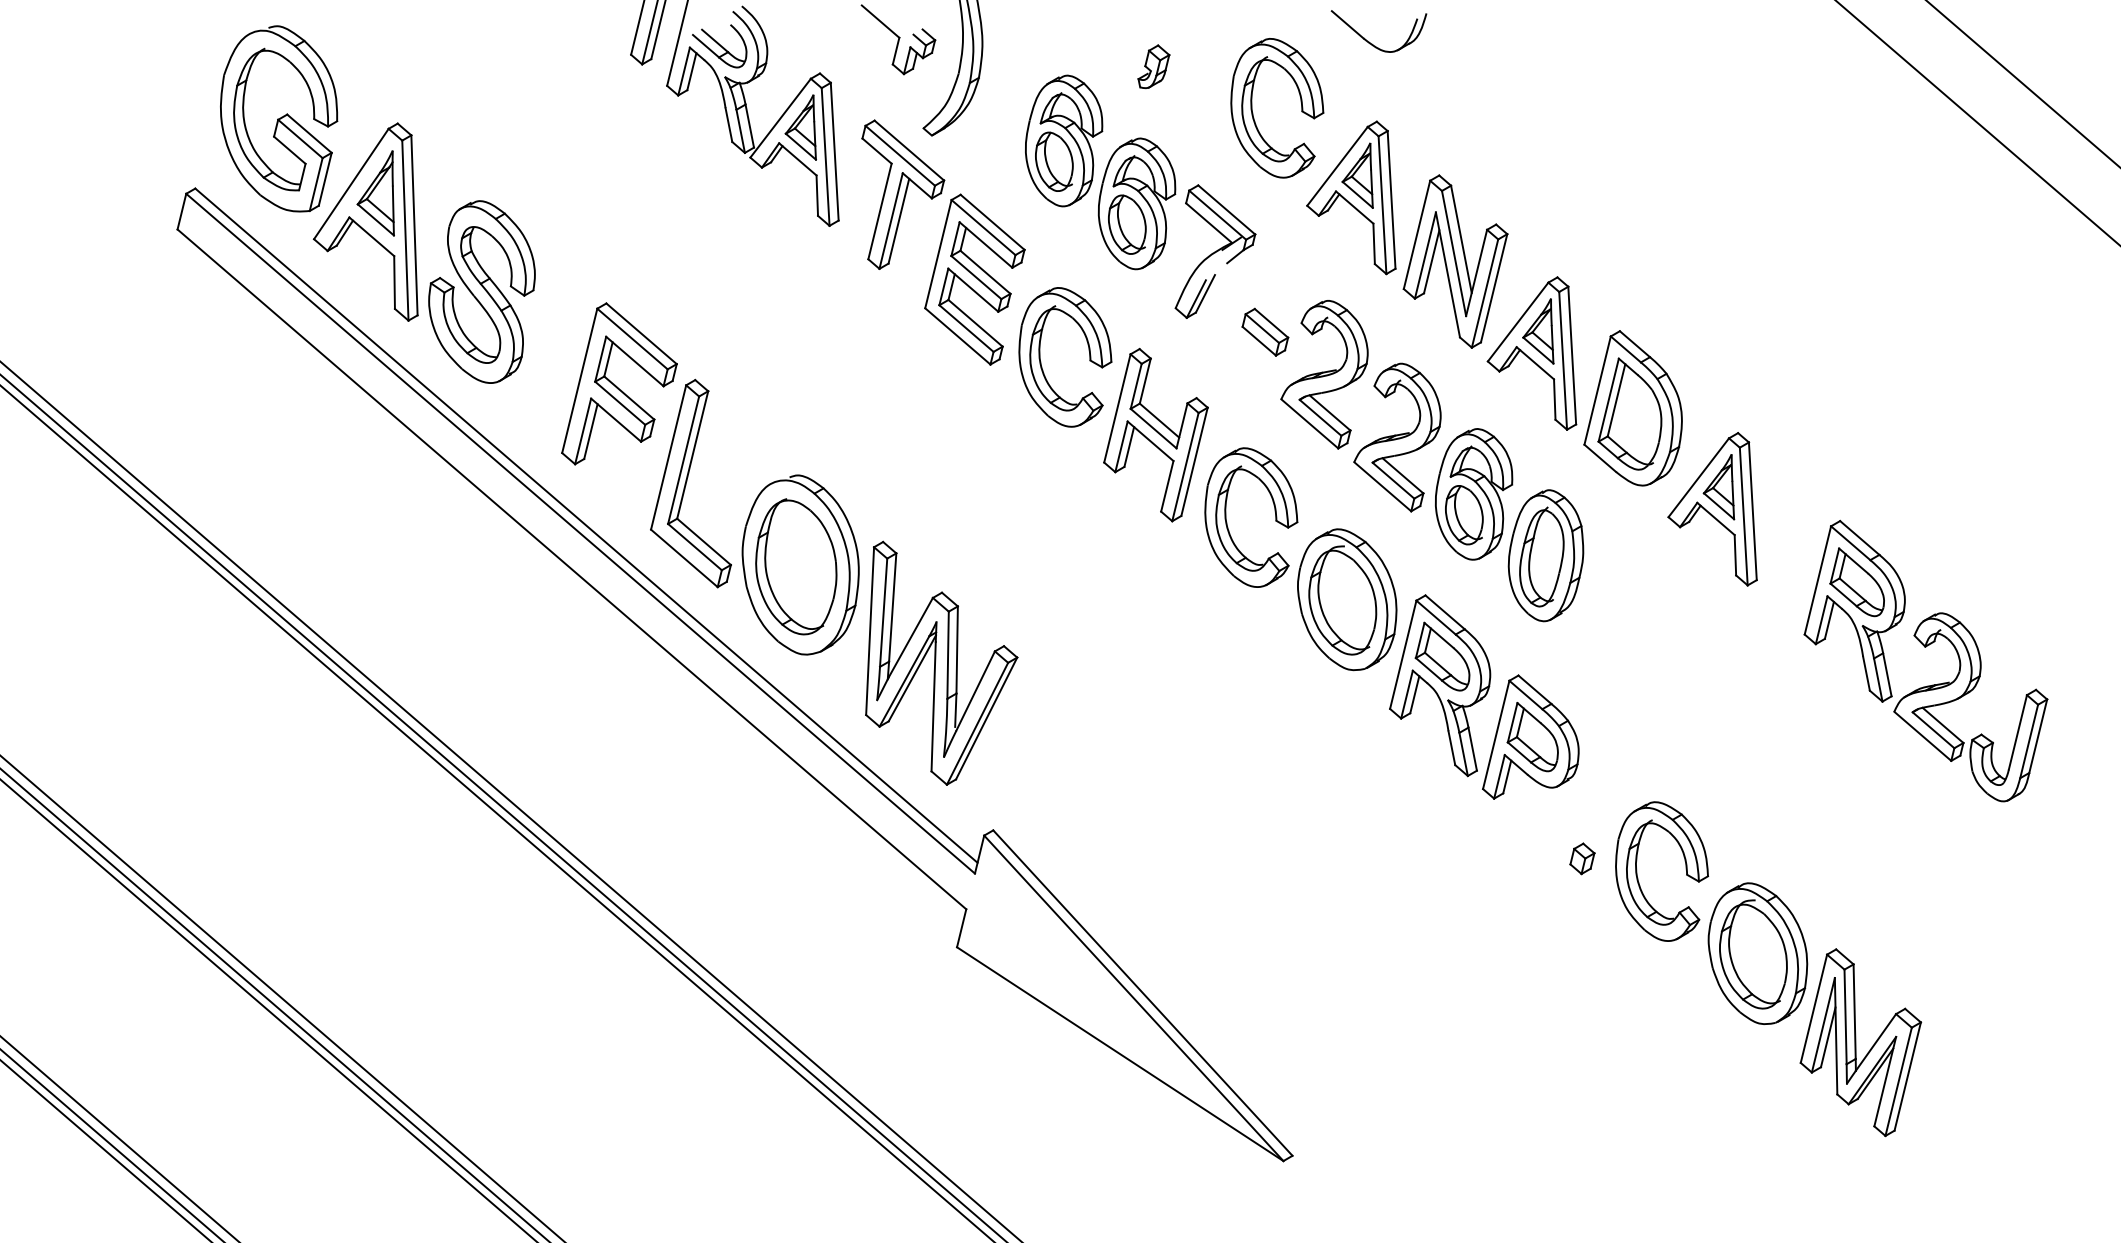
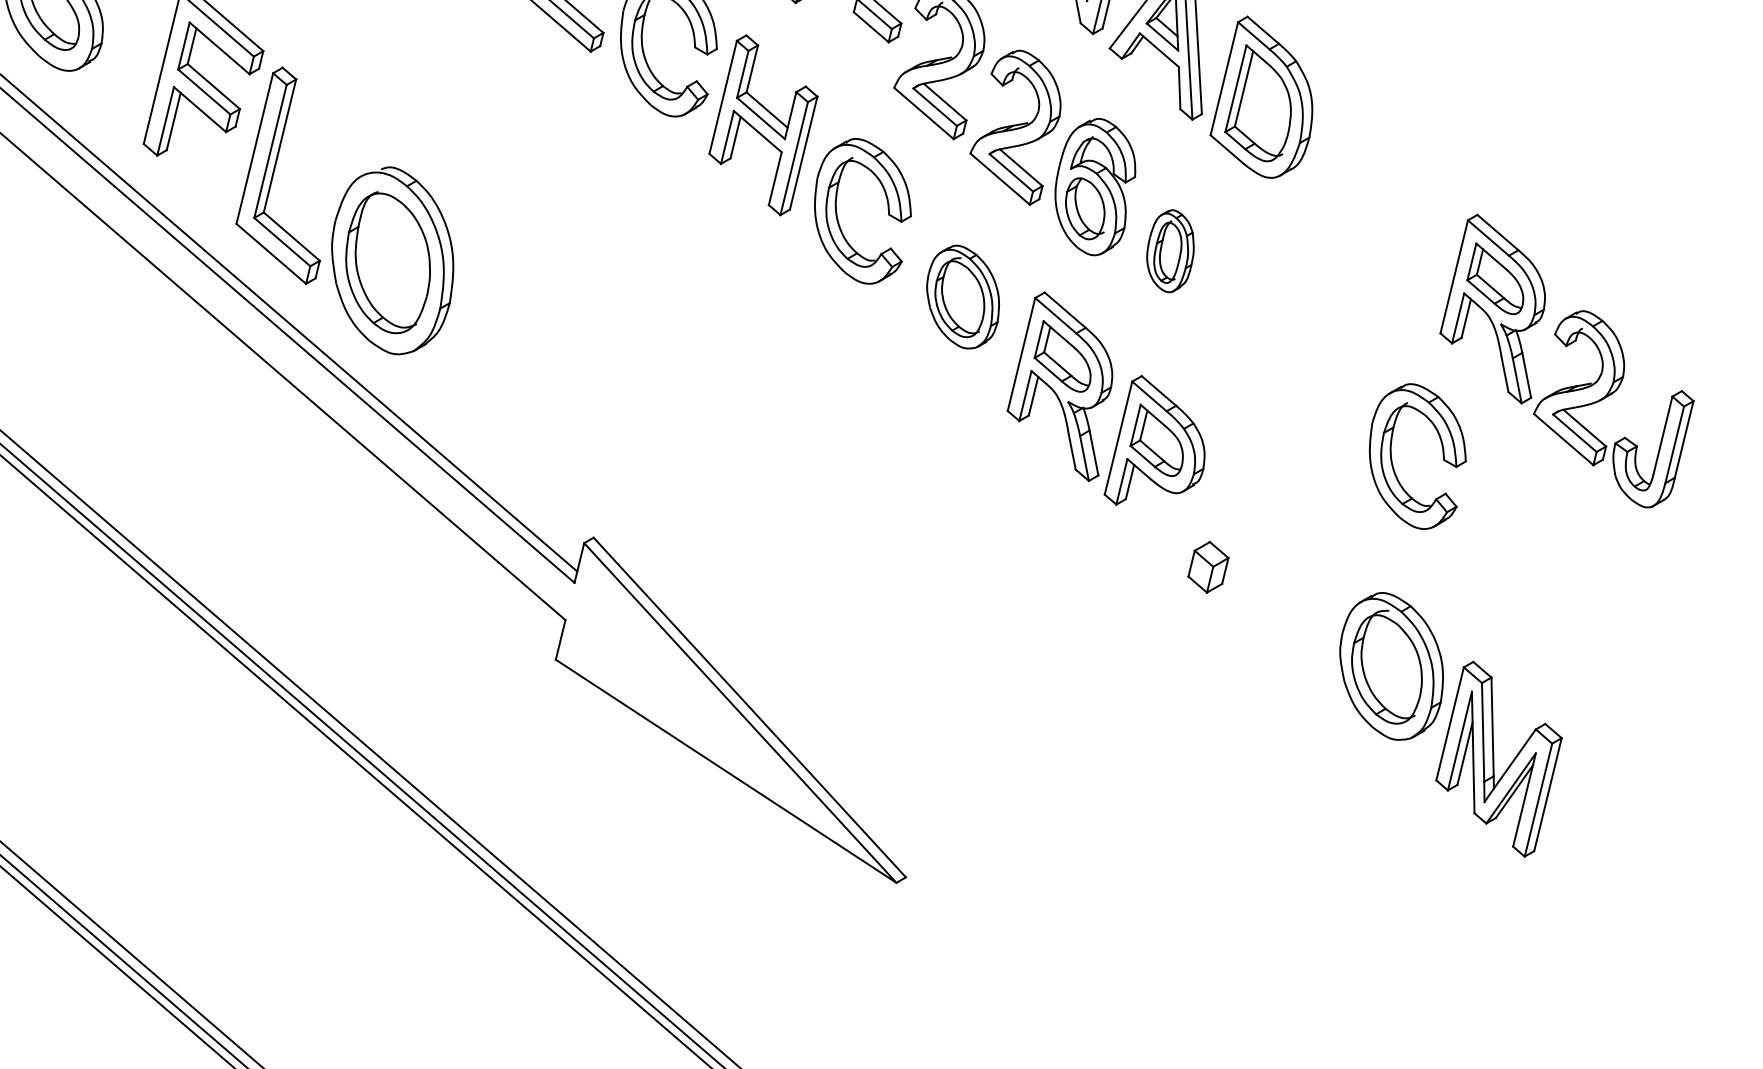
part: (1712, 509) -> (1344, 202), removed
part: (1545, 555) -> (1169, 250), size x0.6
part: (1347, 599) -> (963, 296), size x0.7
part: (941, 662) -> (539, 362), removed
part: (1582, 858) -> (1208, 567), size x1.6
part: (1685, 869) -> (1442, 454), moved

